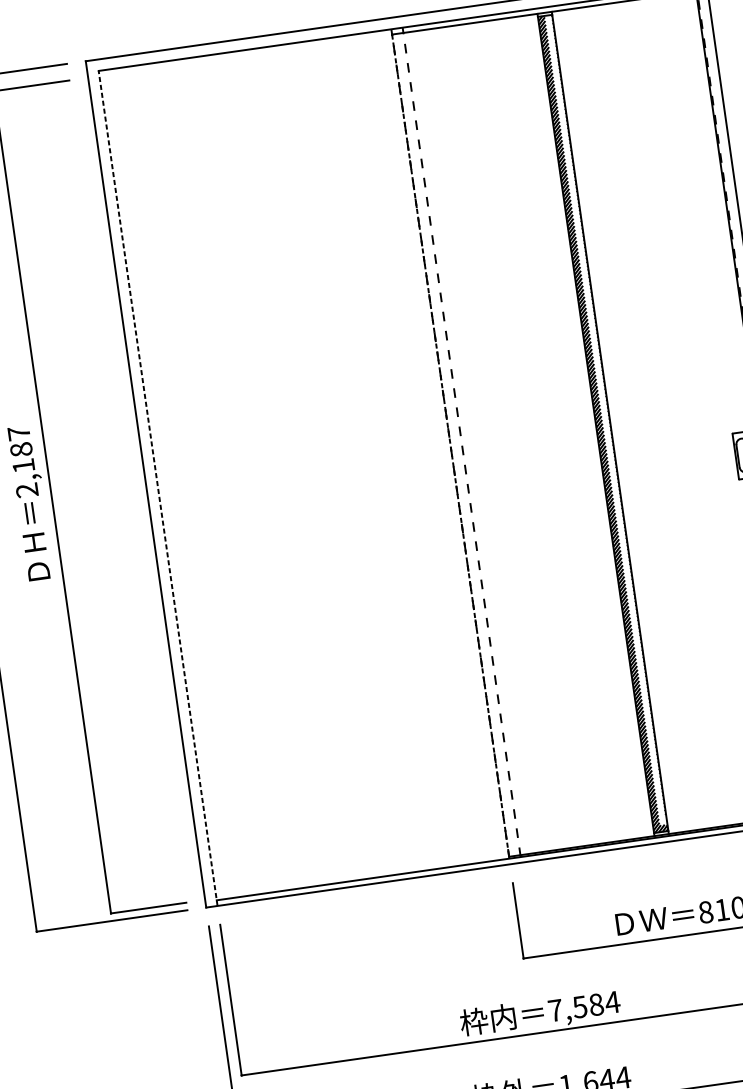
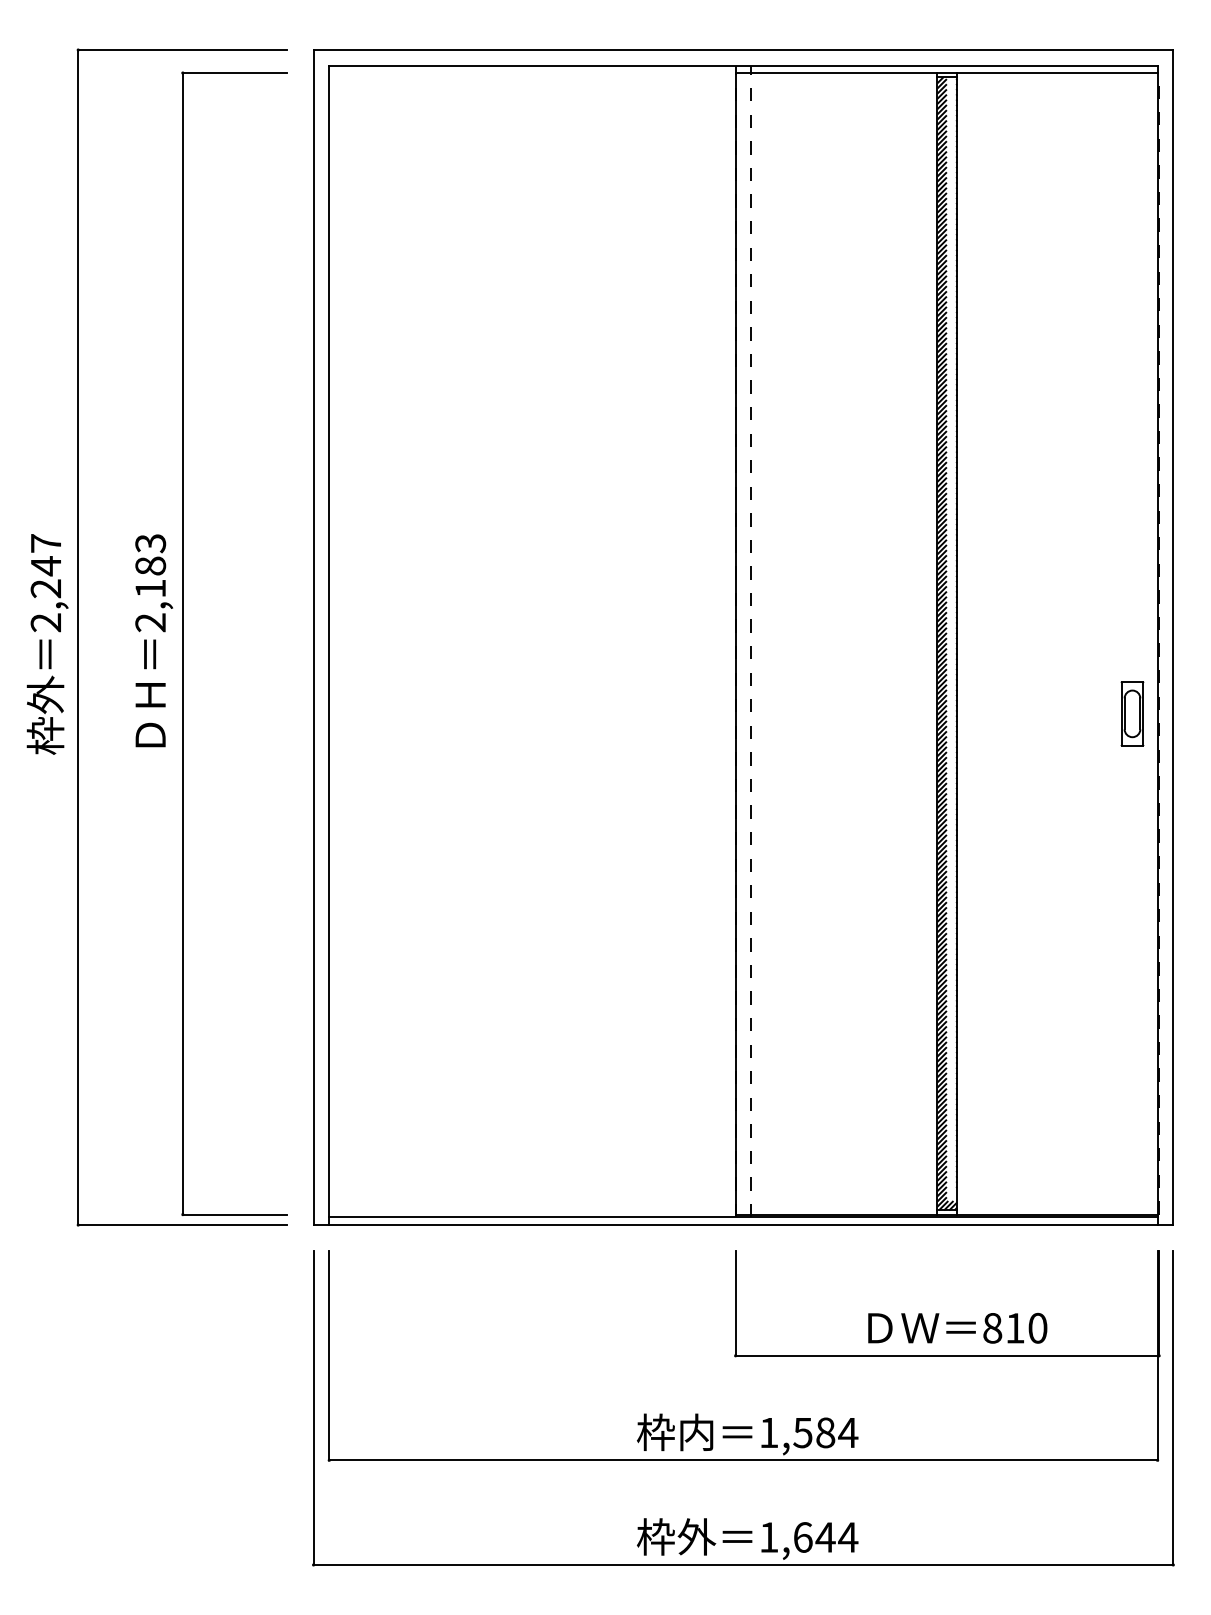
text: (18, 433) -> (150, 543), 2,187 -> 2,183
line: (450, 445) -> (735, 643), dashed -> solid
line: (158, 488) -> (329, 645), dashed -> solid
text: (555, 1010) -> (769, 1432), 7,584 -> 1,584

